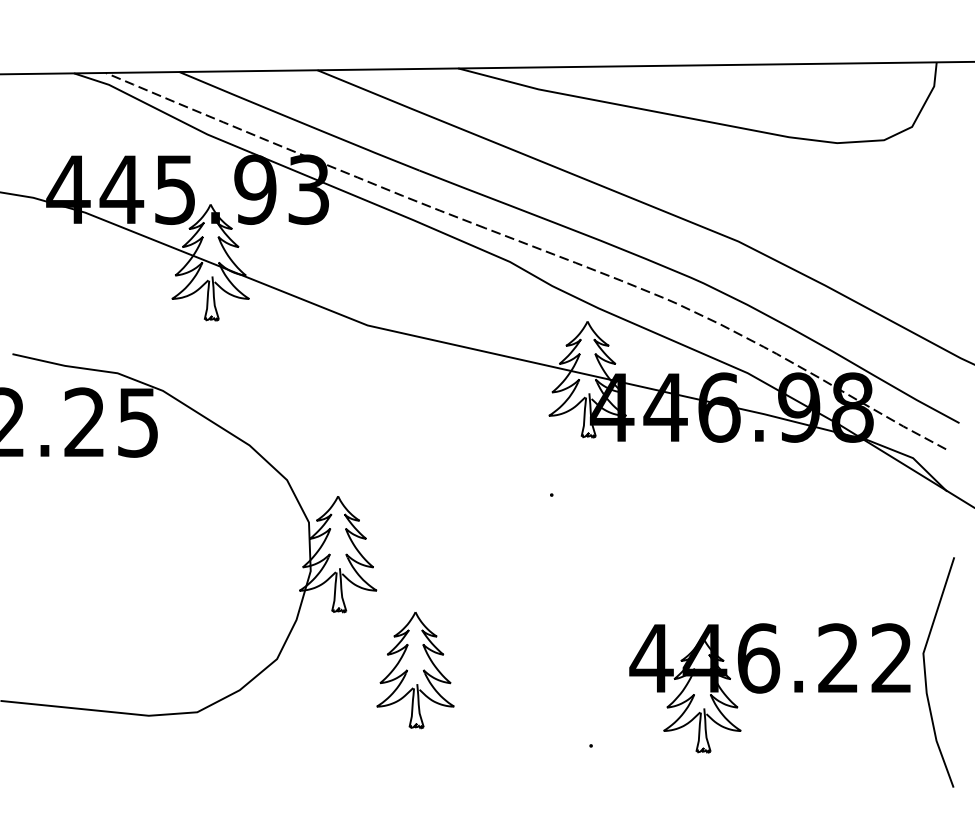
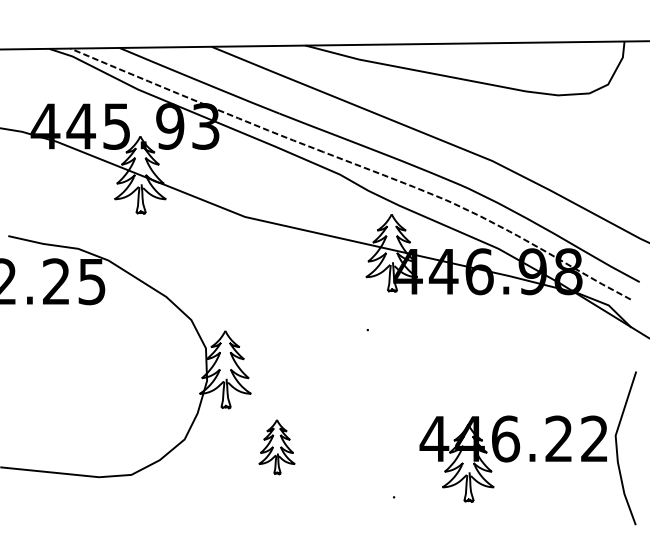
part: (414, 671) -> (276, 447), size x0.7

